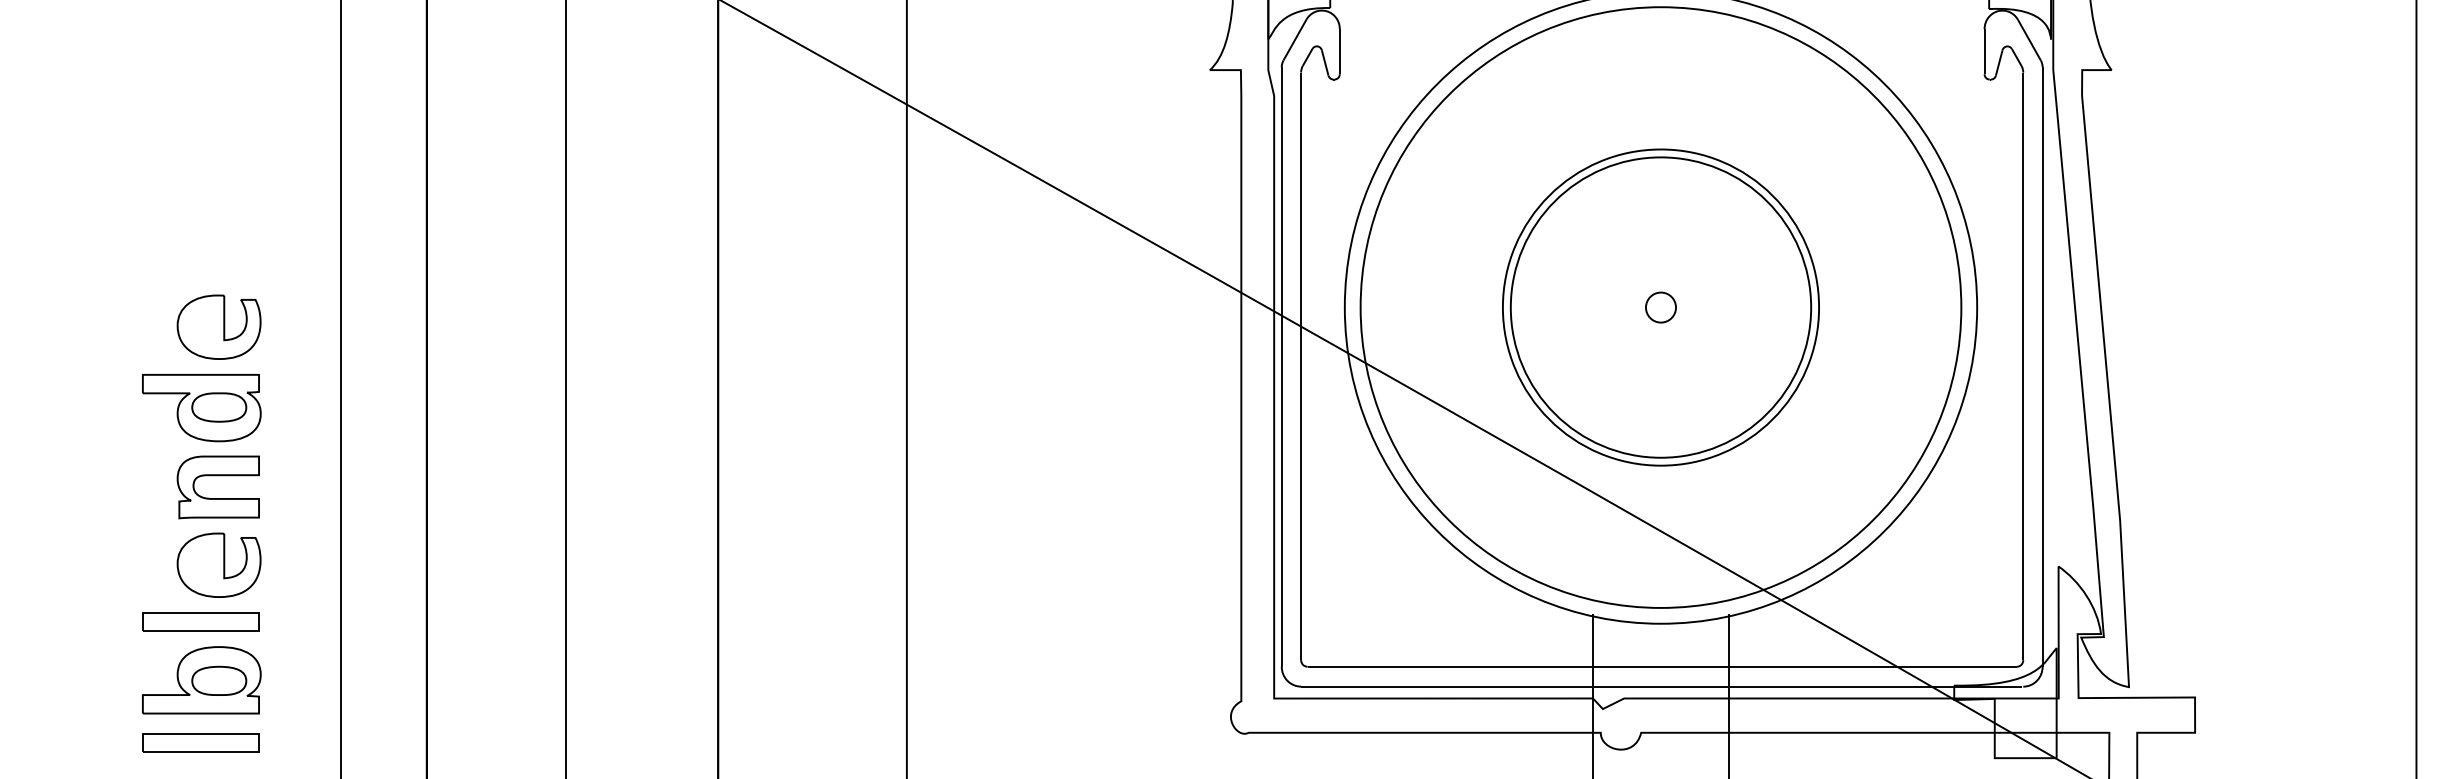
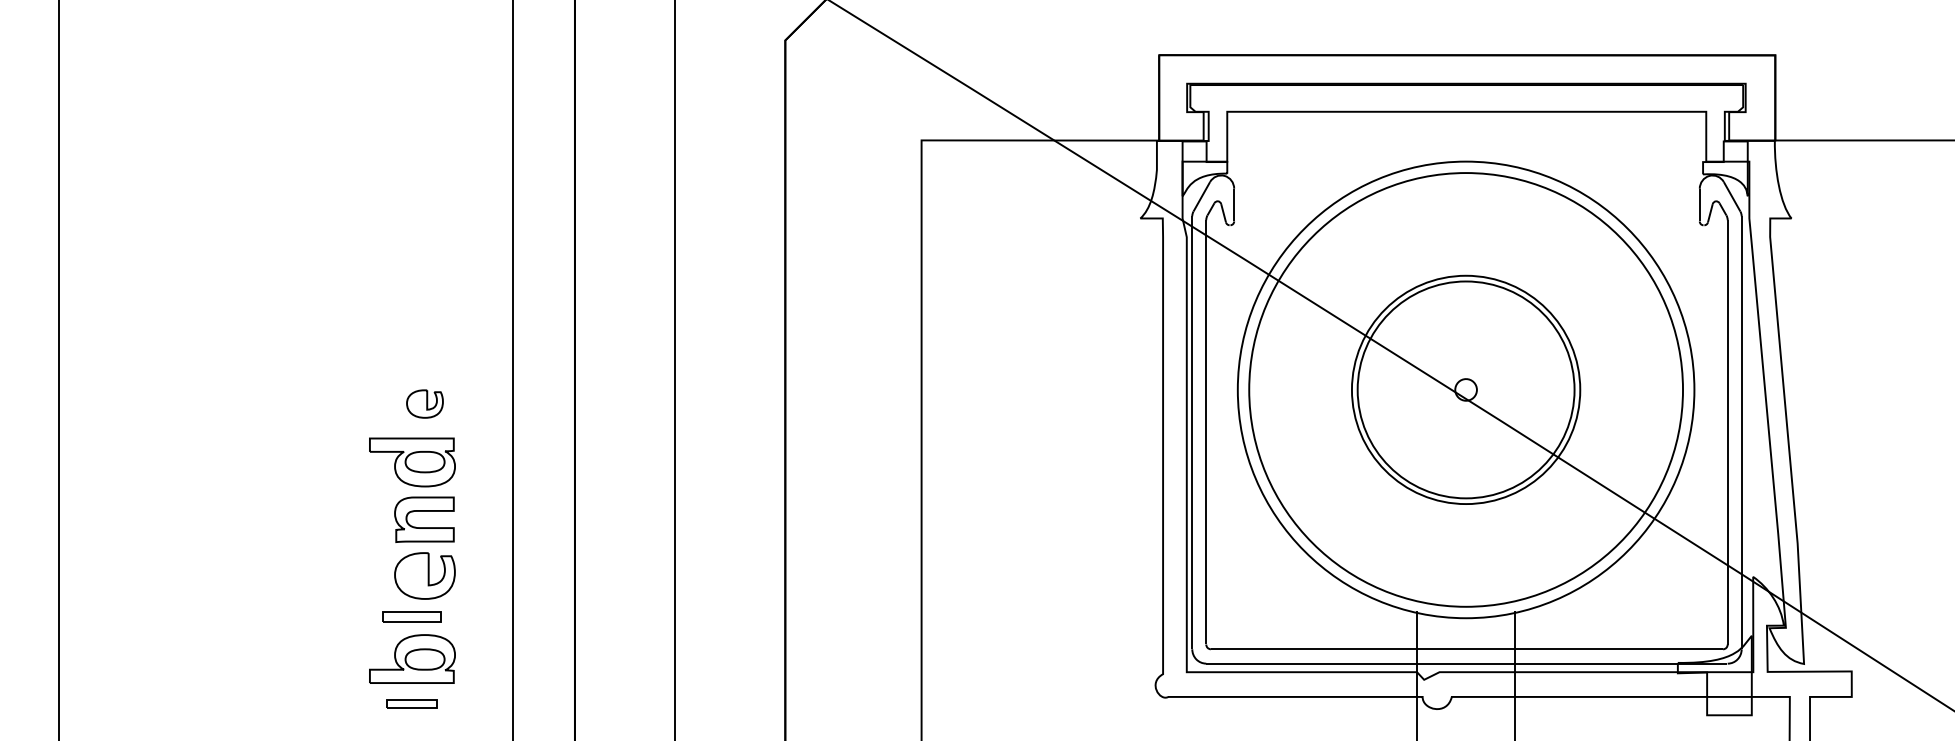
part: (218, 326) -> (424, 403), size x0.6
part: (200, 621) -> (411, 616), size x0.7
part: (200, 743) -> (411, 704), size x0.6

